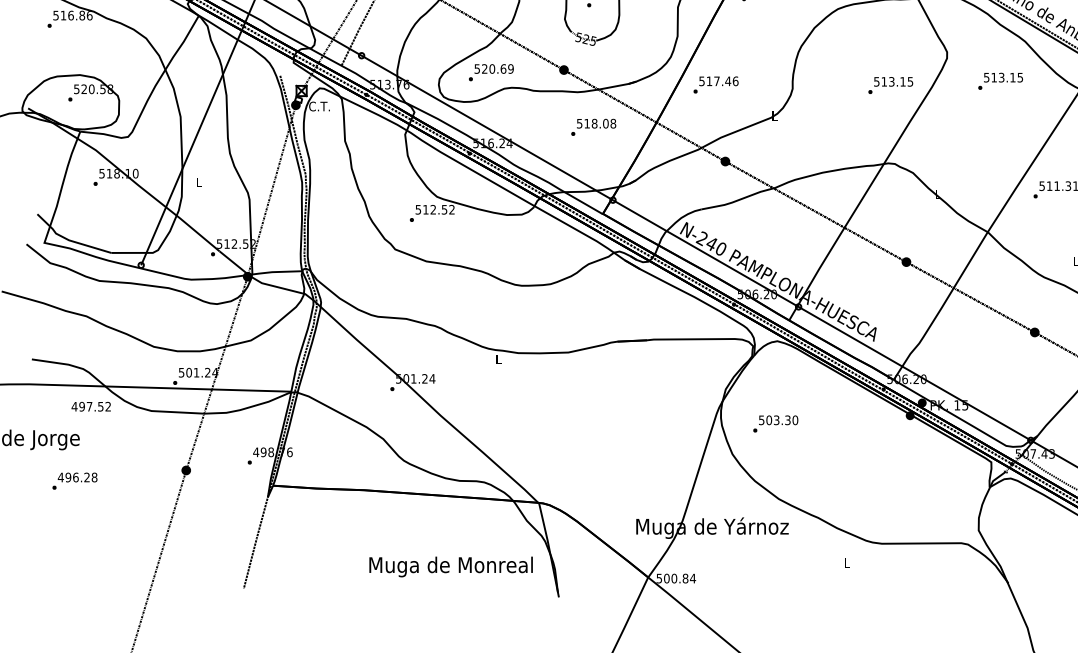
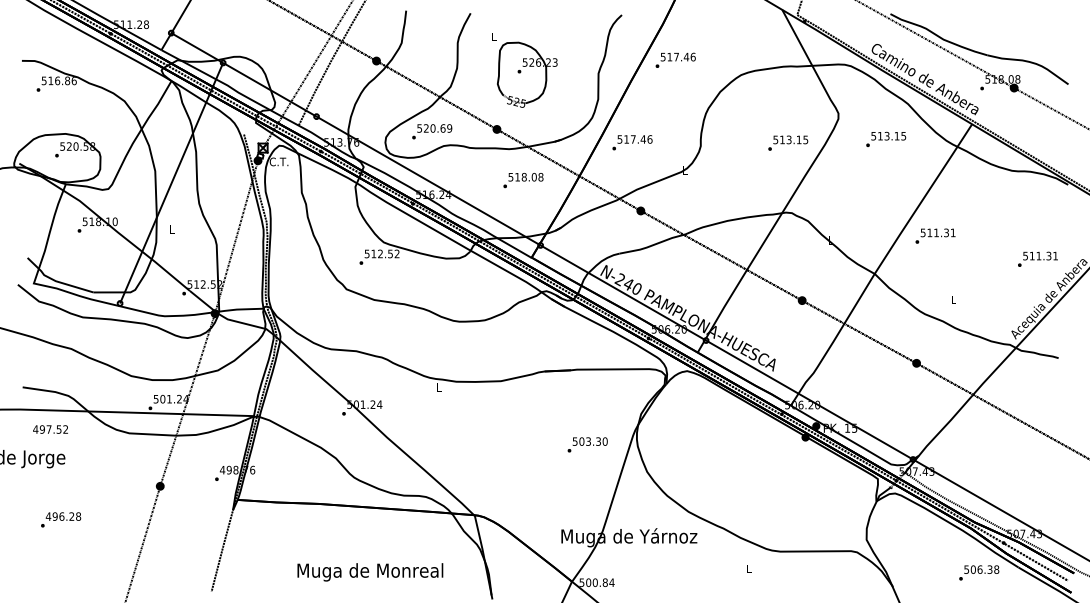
text: (91, 406) -> (50, 429), moved
text: (775, 423) -> (587, 444), moved
text: (75, 480) -> (61, 519), moved
text: (451, 567) -> (370, 572), moved

